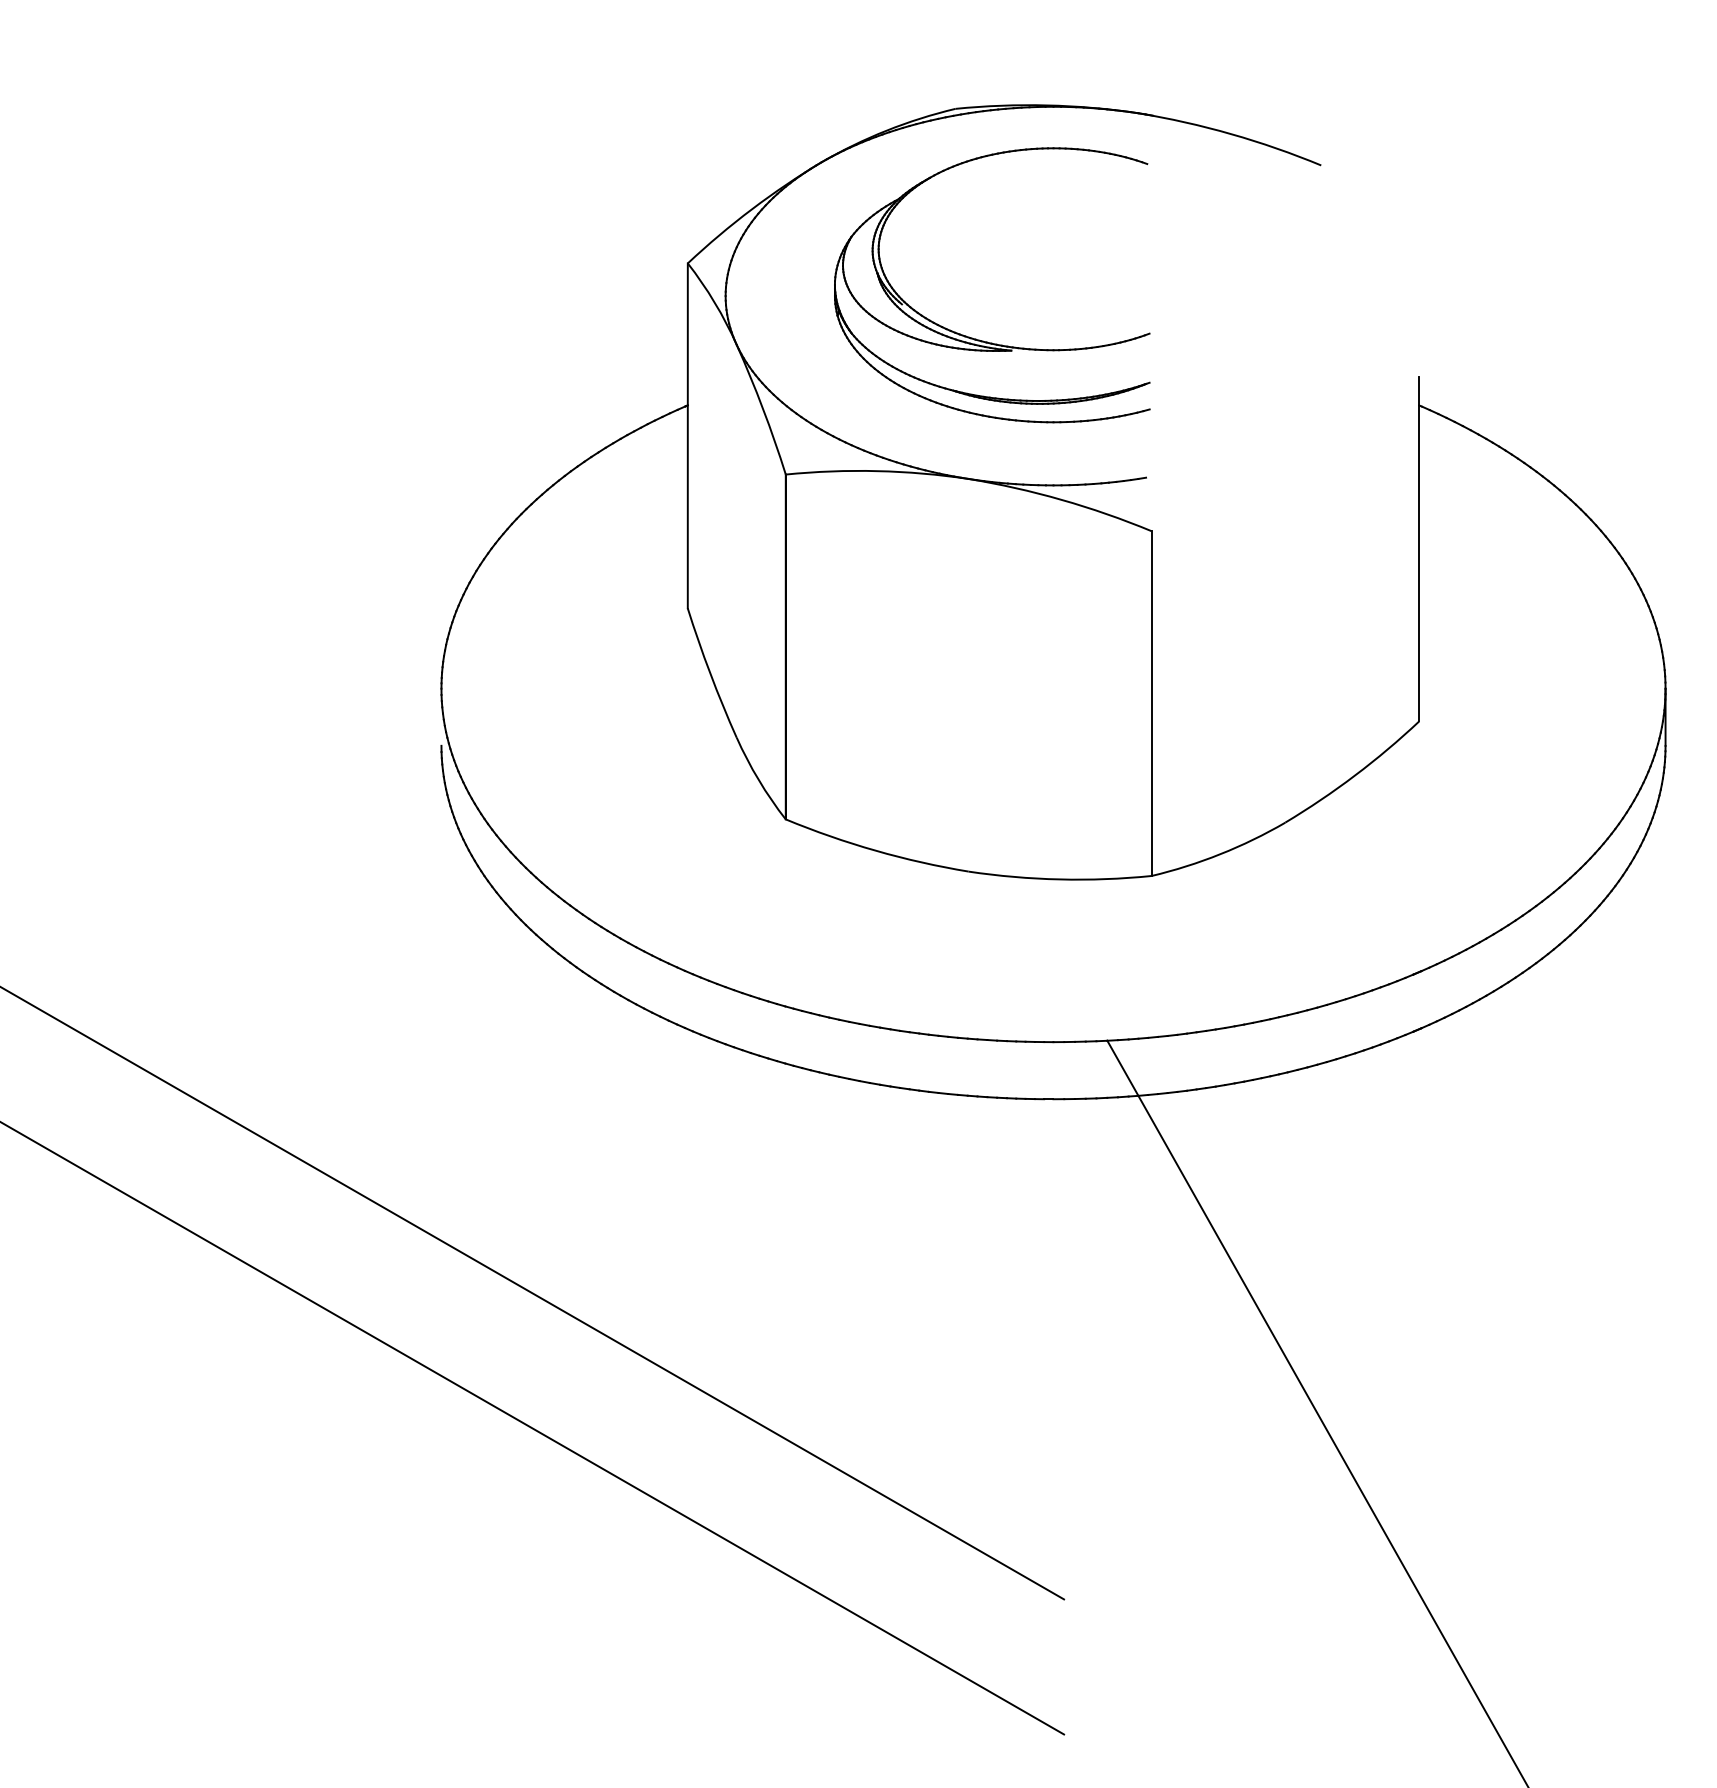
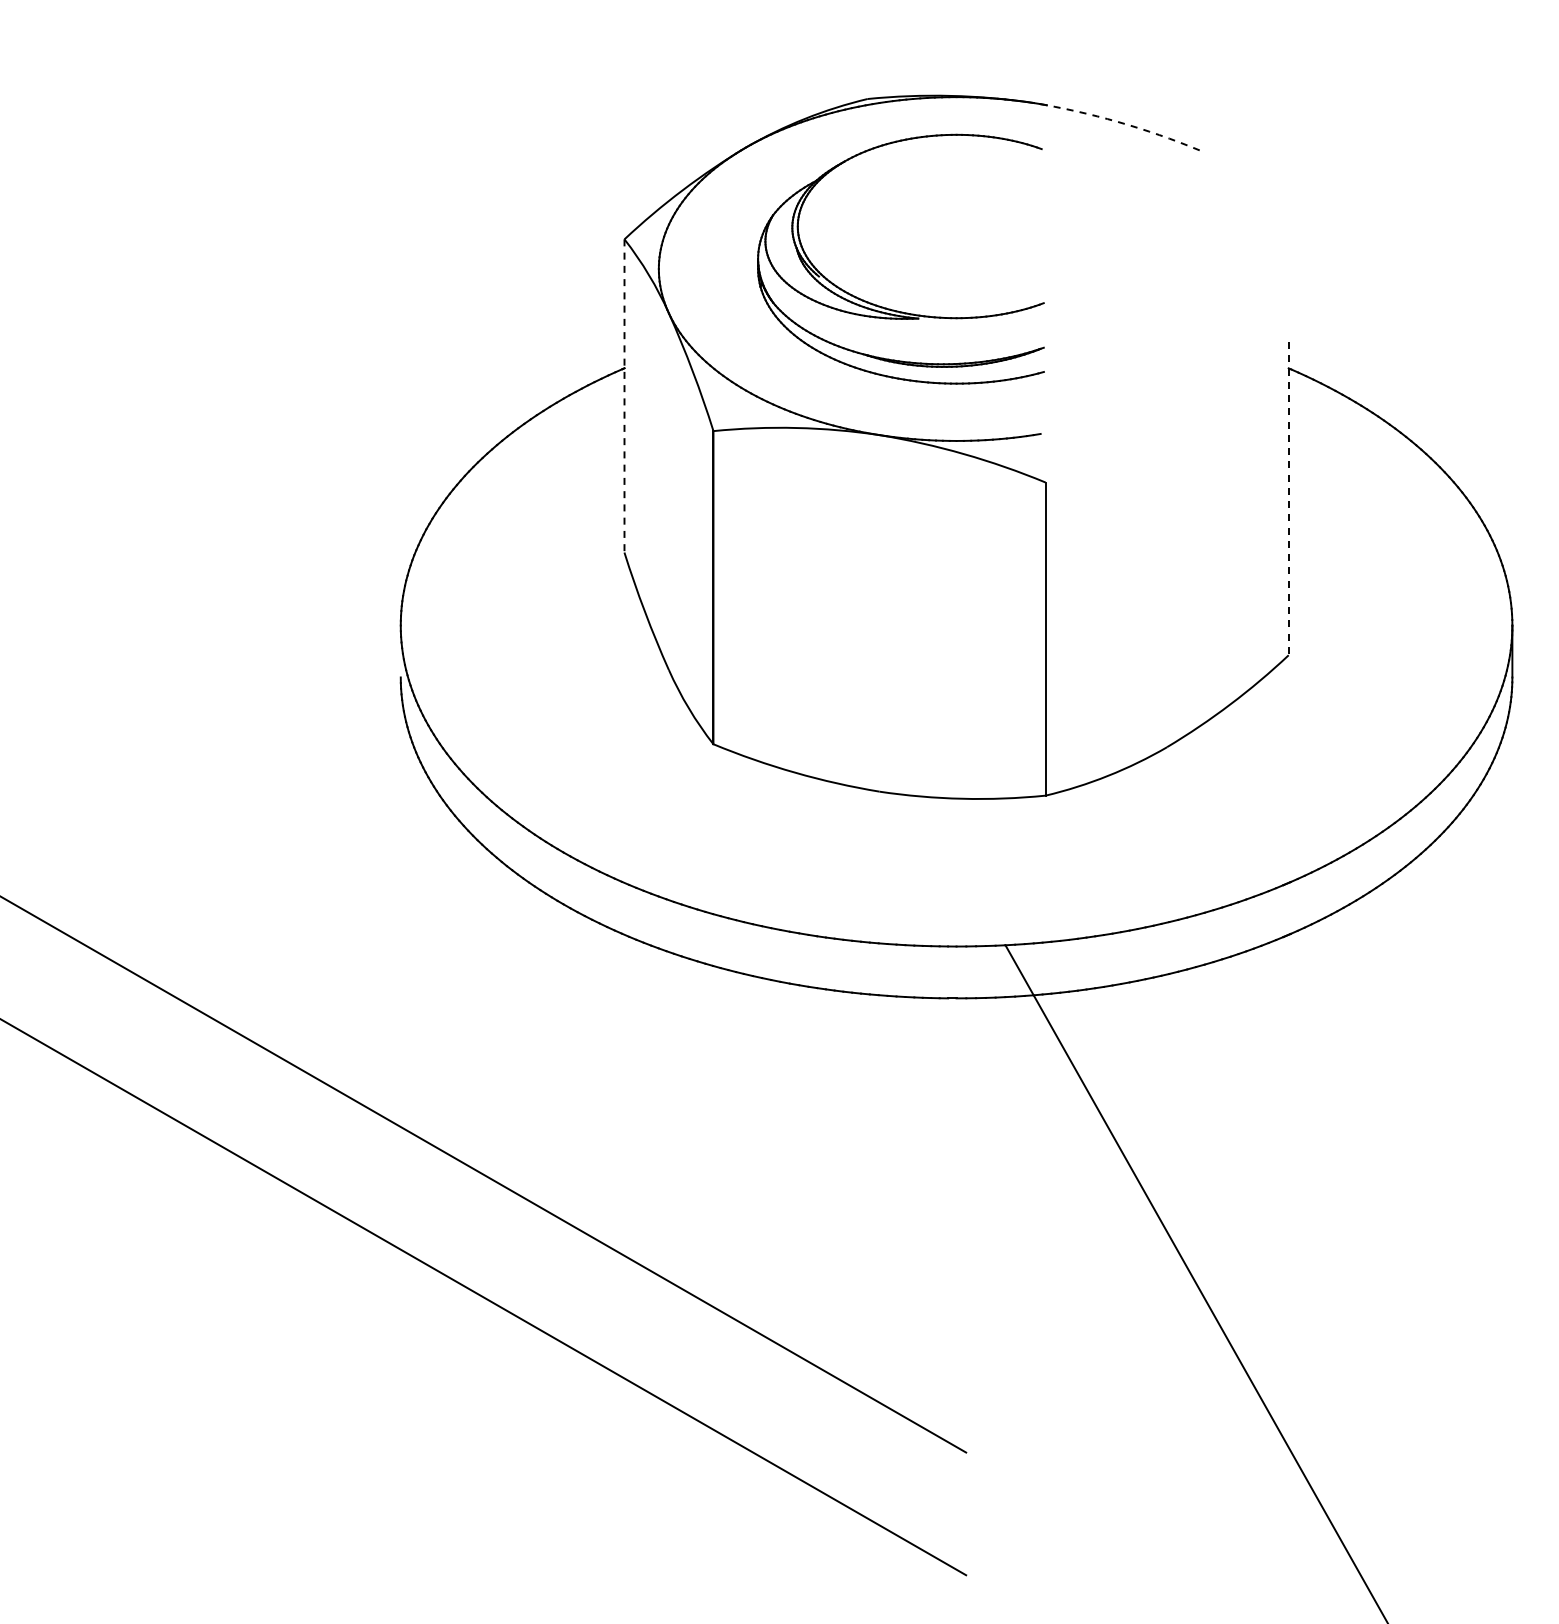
arc: (1231, 133) -> (1118, 121), solid -> dashed
line: (687, 435) -> (624, 395), solid -> dashed
line: (1419, 548) -> (1288, 498), solid -> dashed

